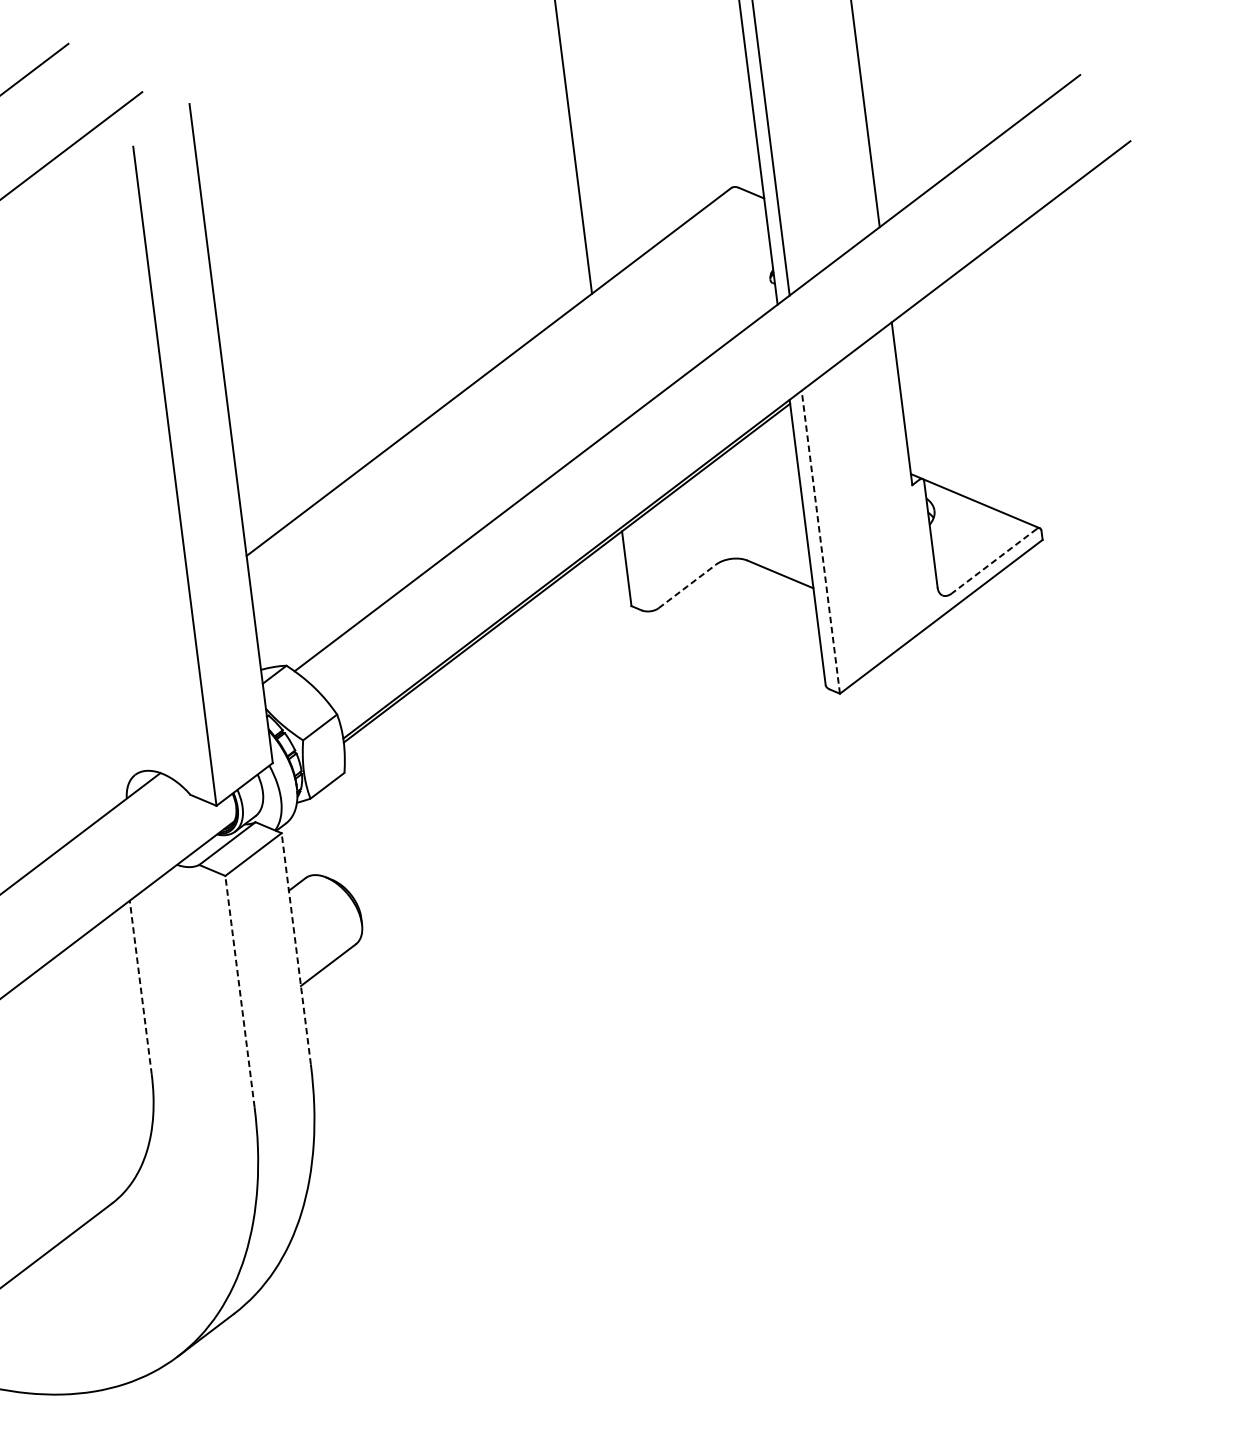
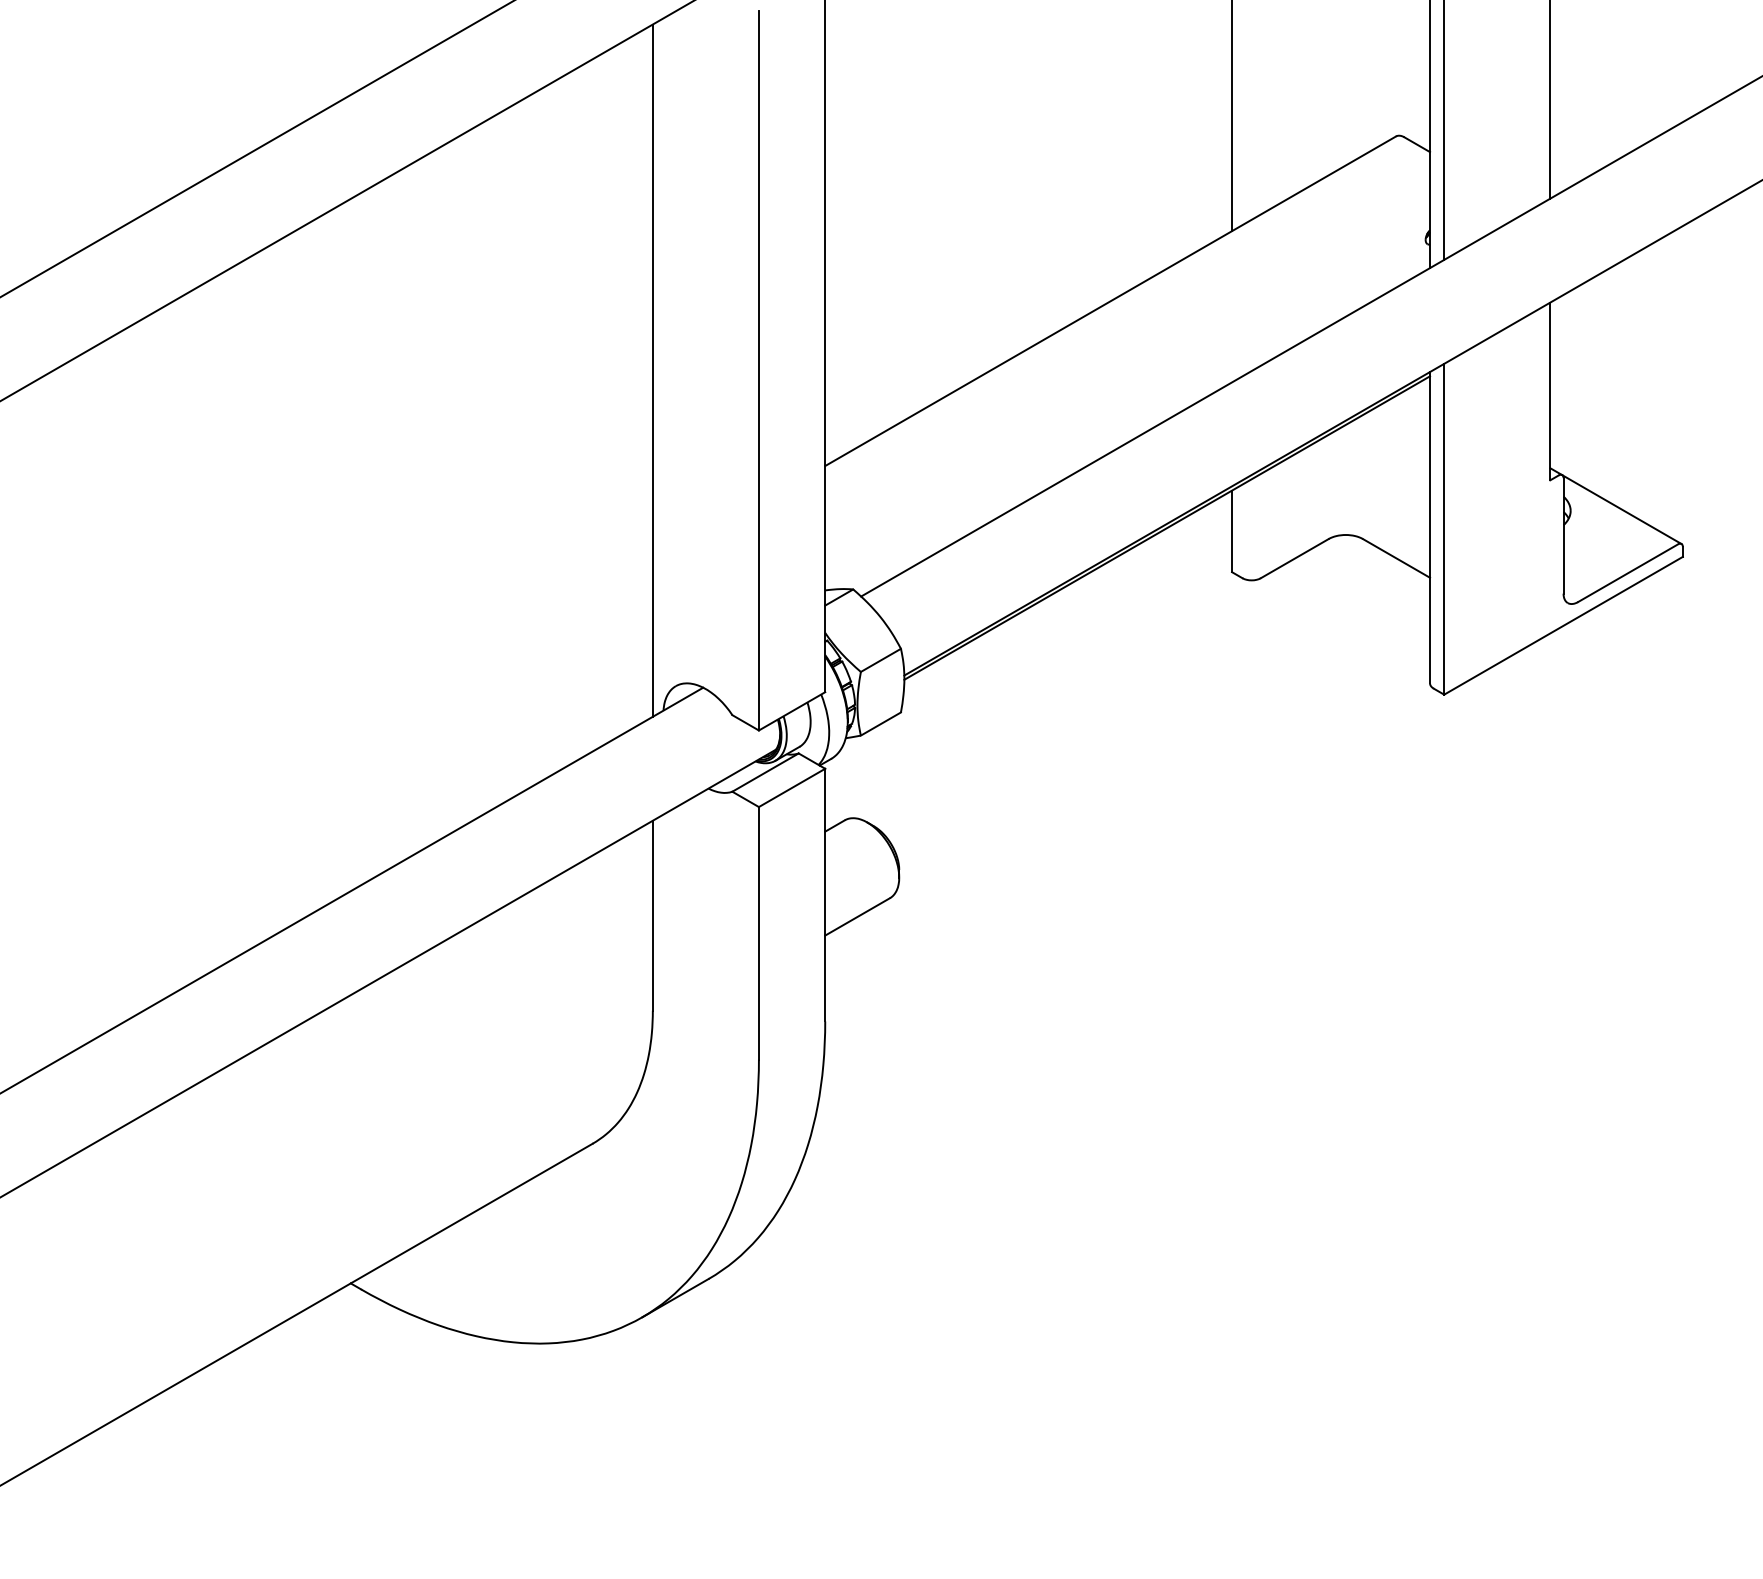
line: (77, 488) -> (652, 370), added
line: (821, 541) -> (1444, 528), dashed -> solid
line: (994, 561) -> (1628, 573), dashed -> solid
line: (688, 586) -> (1295, 558), dashed -> solid
line: (296, 948) -> (825, 894), dashed -> solid
line: (140, 987) -> (652, 915), dashed -> solid
line: (239, 990) -> (758, 932), dashed -> solid

